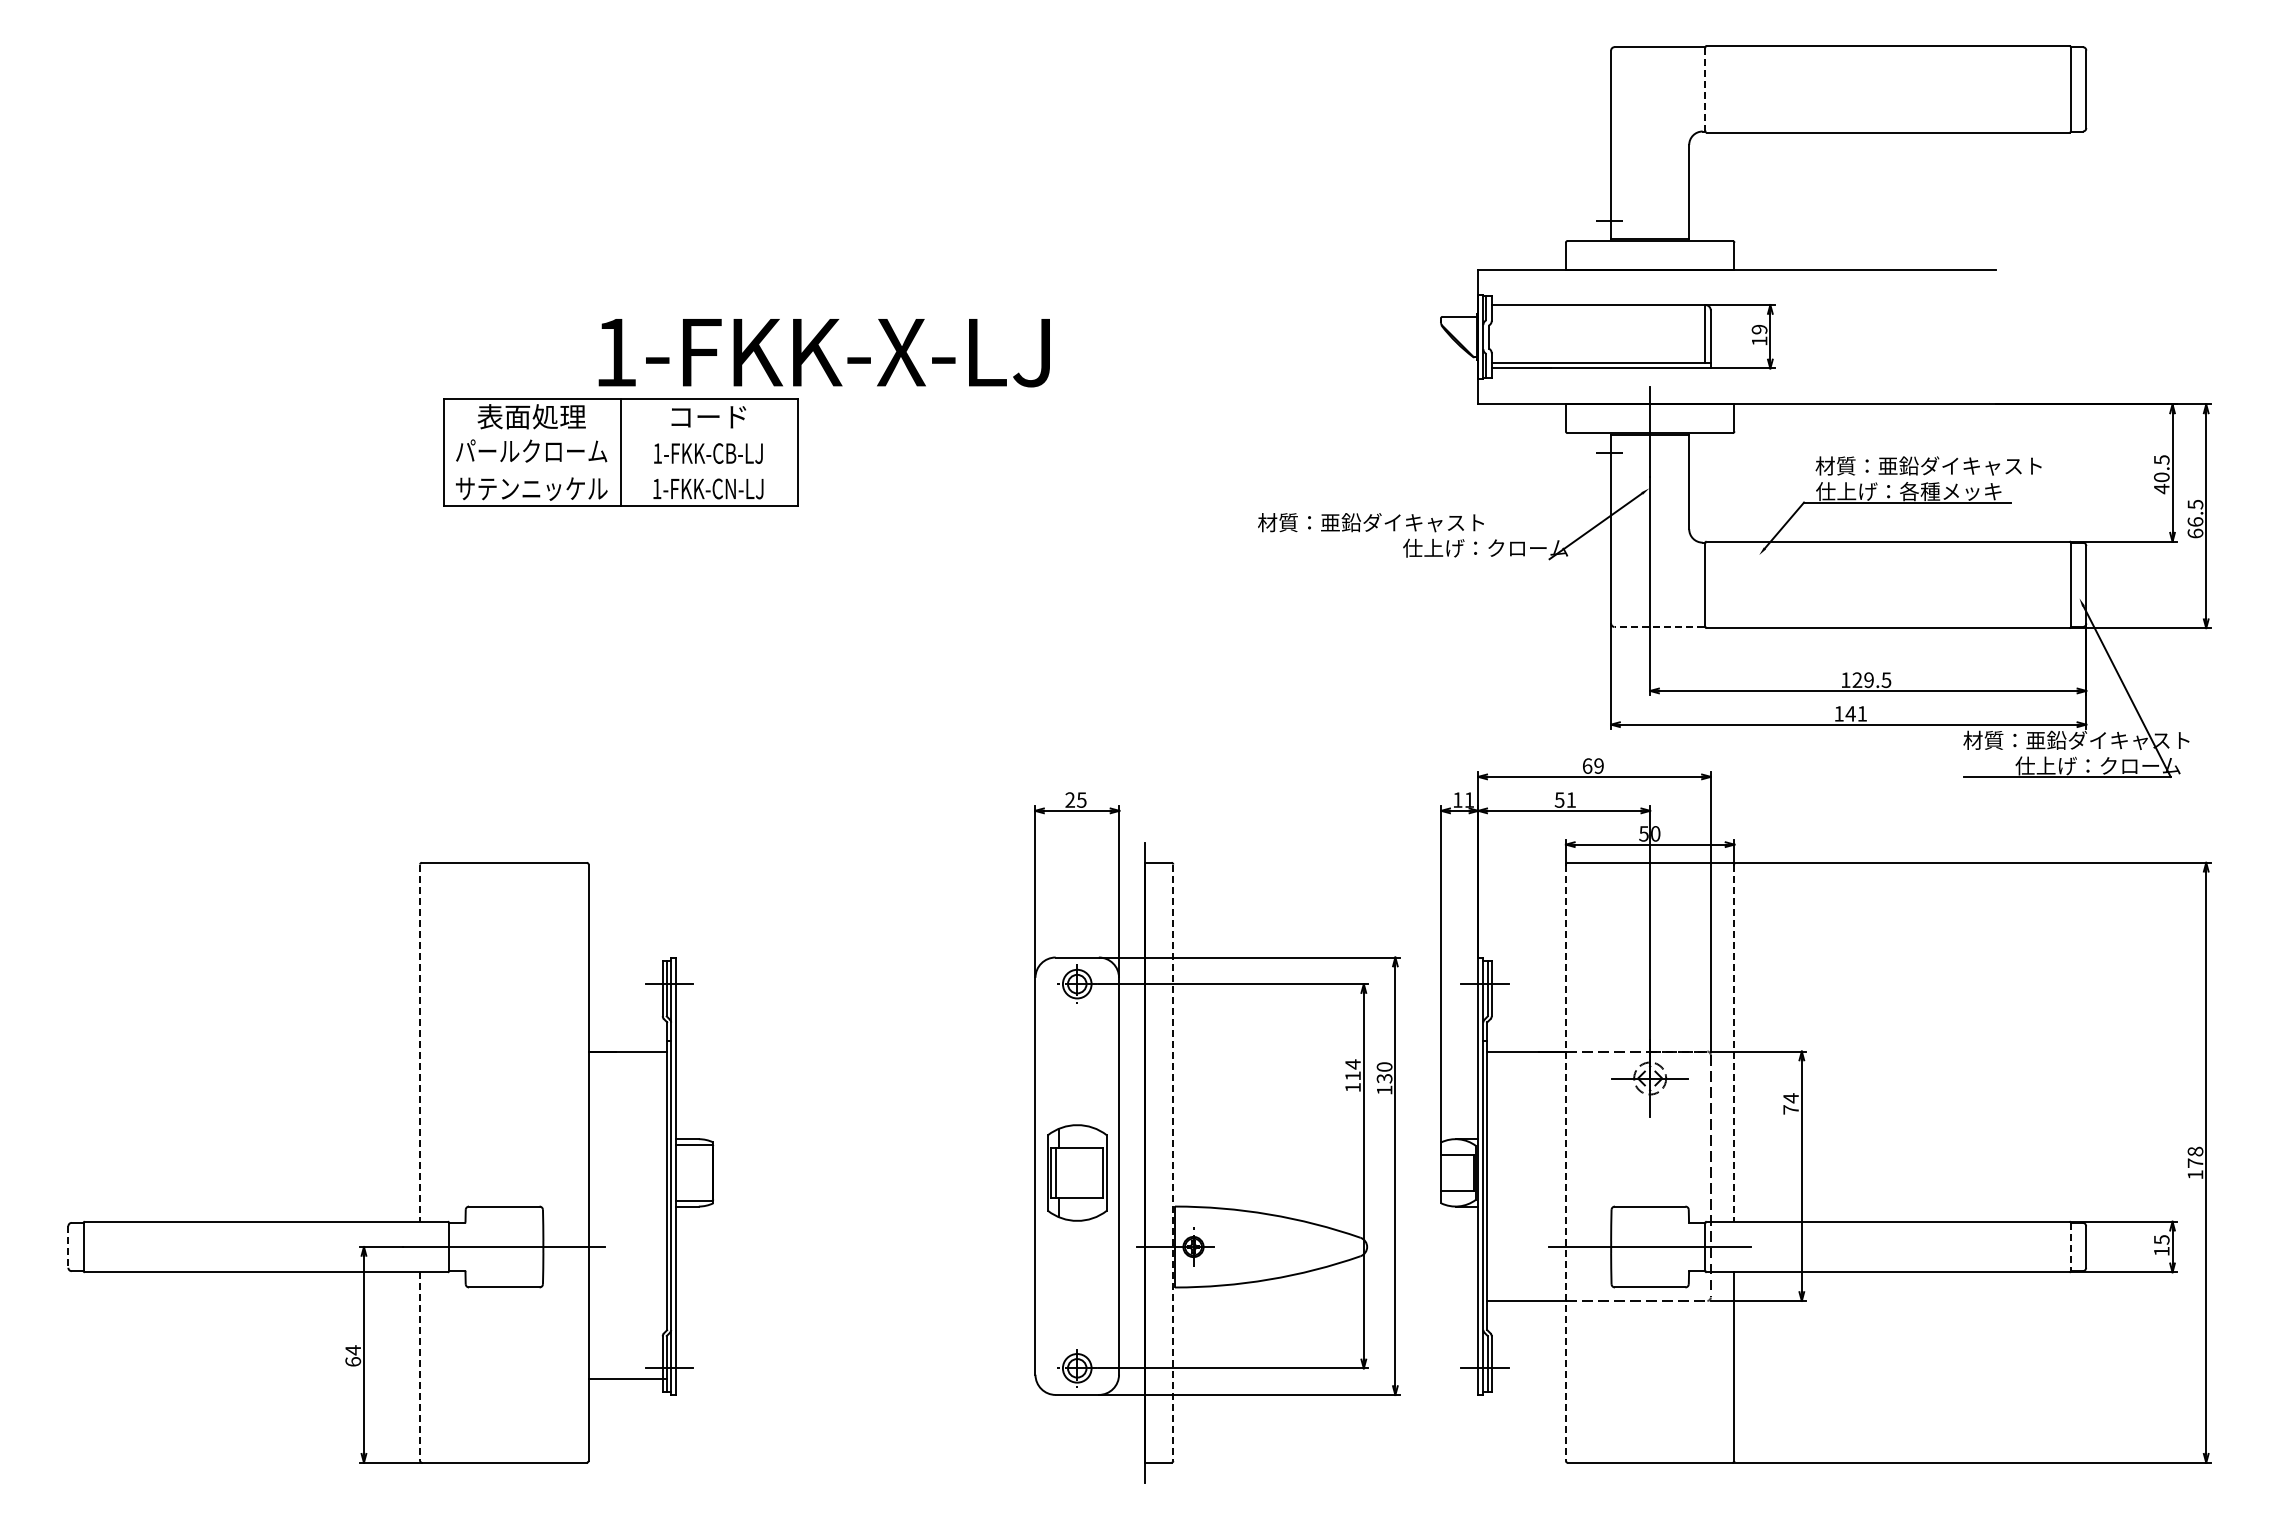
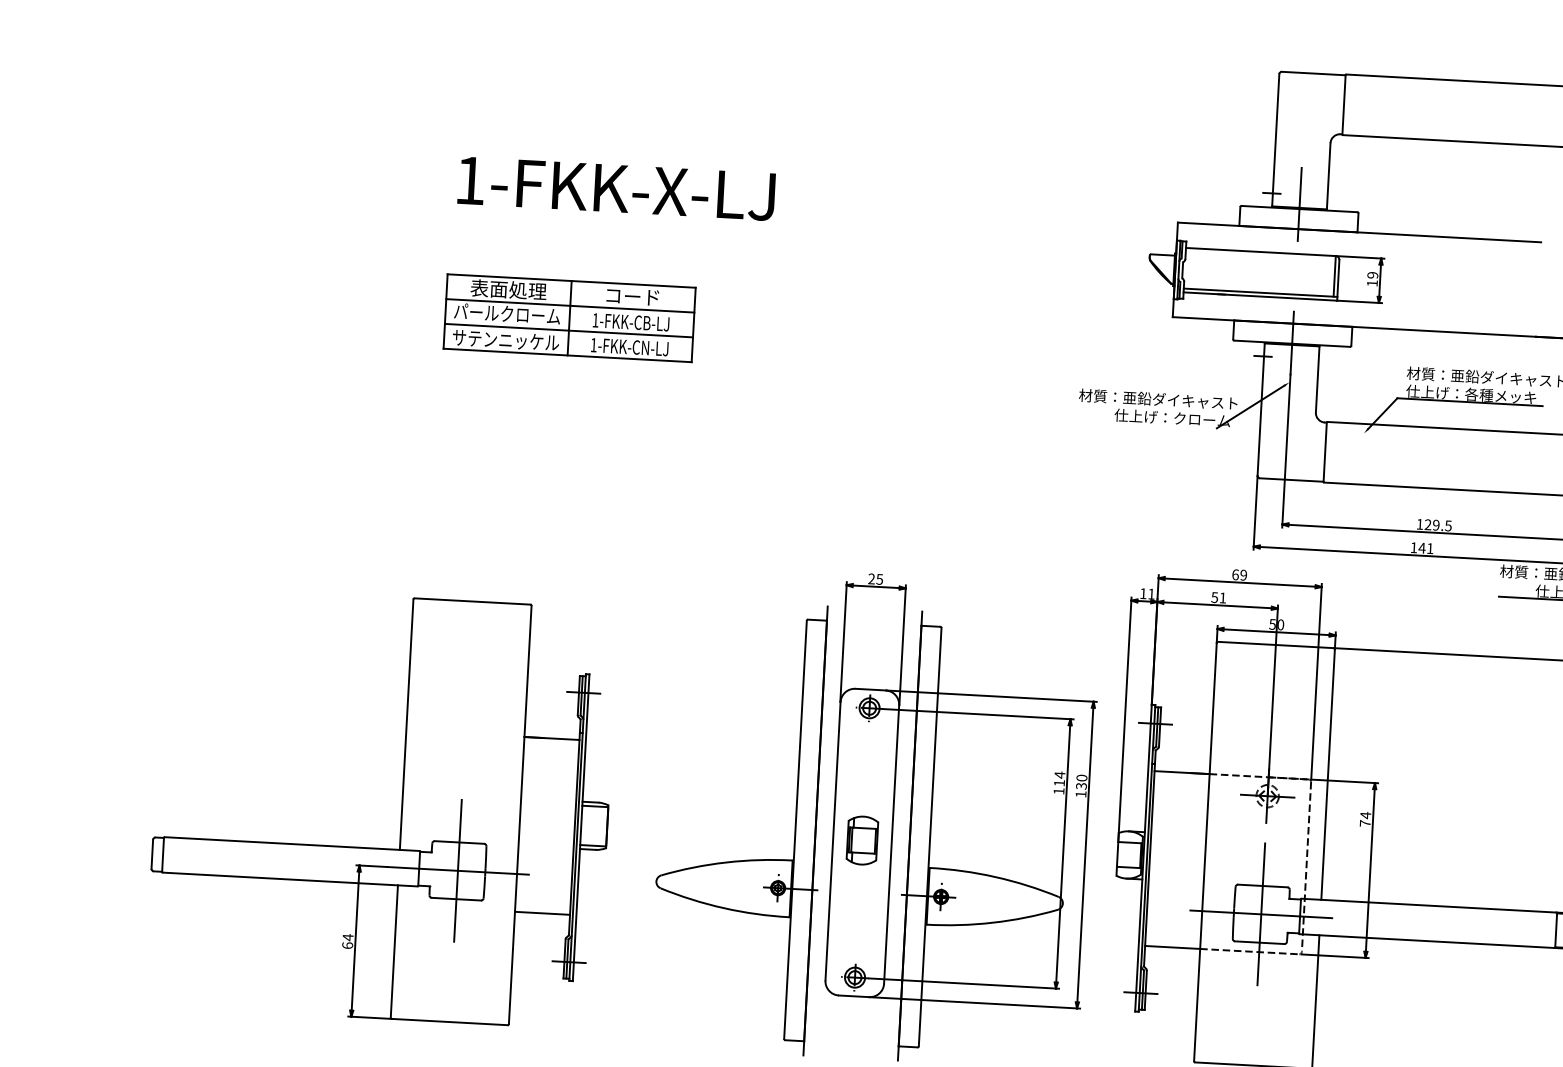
line: (1705, 88) -> (1344, 104), dashed -> solid
line: (1650, 234) -> (1299, 204), added
text: (823, 353) -> (615, 189), moved
line: (620, 434) -> (570, 305), added
line: (620, 470) -> (568, 330), added
text: (1370, 522) -> (1157, 399), moved
line: (1659, 626) -> (1291, 479), dashed -> solid
line: (420, 1043) -> (406, 724), dashed -> solid
line: (1734, 1043) -> (1328, 774), dashed -> solid
line: (1173, 1163) -> (930, 837), dashed -> solid
line: (1565, 1163) -> (1205, 852), dashed -> solid
part: (1076, 1172) -> (861, 840), size x0.71
part: (903, 1210) -> (739, 860), added
line: (504, 1246) -> (458, 870), added
line: (1650, 1246) -> (1261, 914), added
line: (68, 1247) -> (152, 854), dashed -> solid
line: (2070, 1247) -> (1555, 930), dashed -> solid
line: (420, 1367) -> (394, 952), dashed -> solid
line: (627, 1378) -> (542, 913), moved

